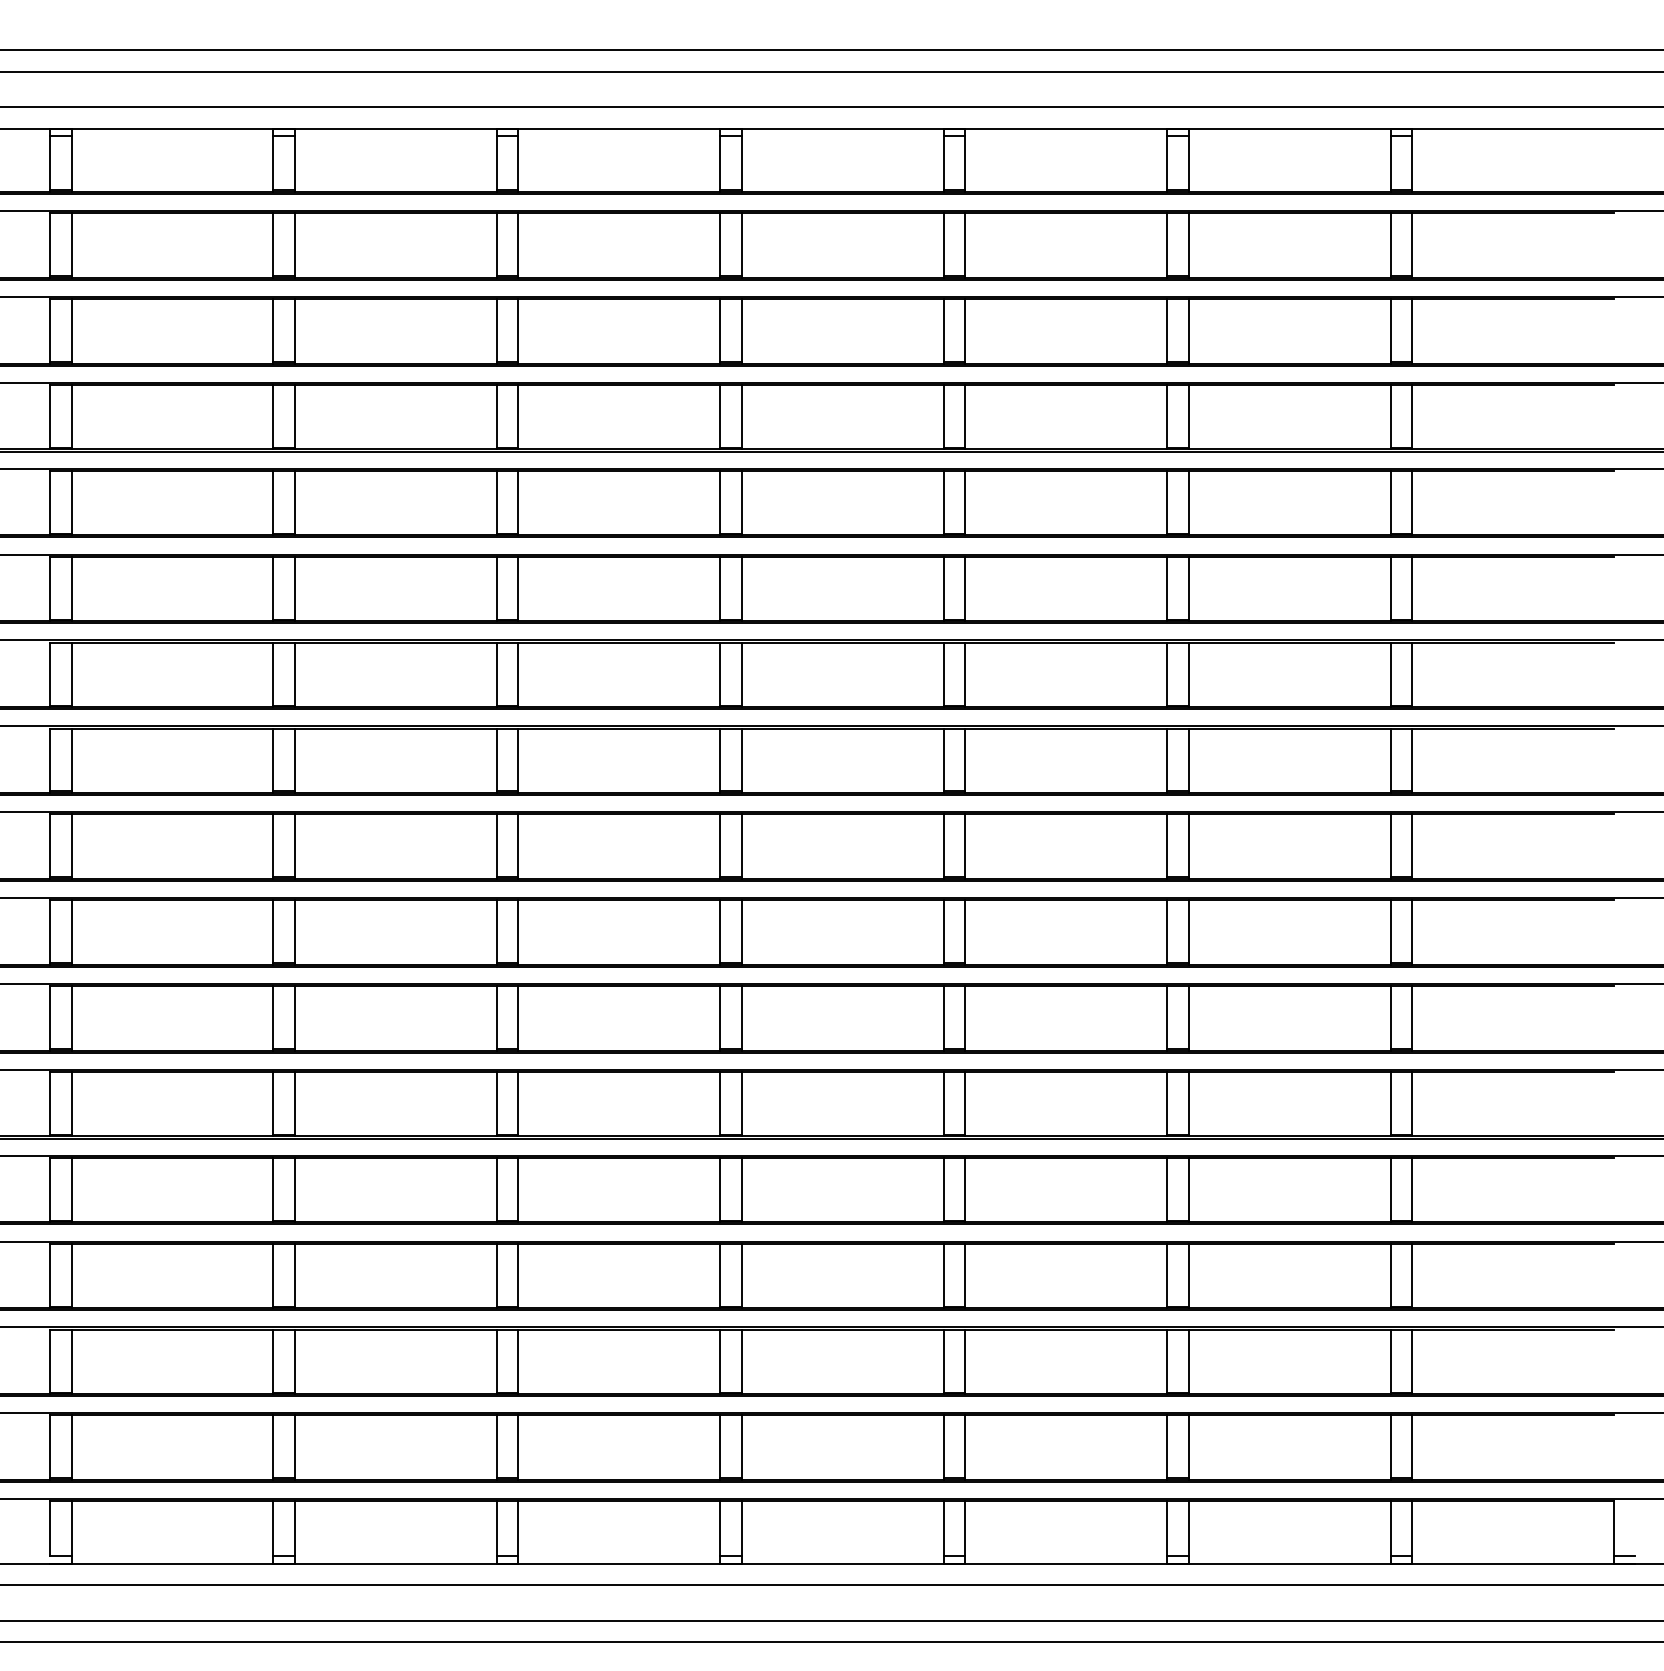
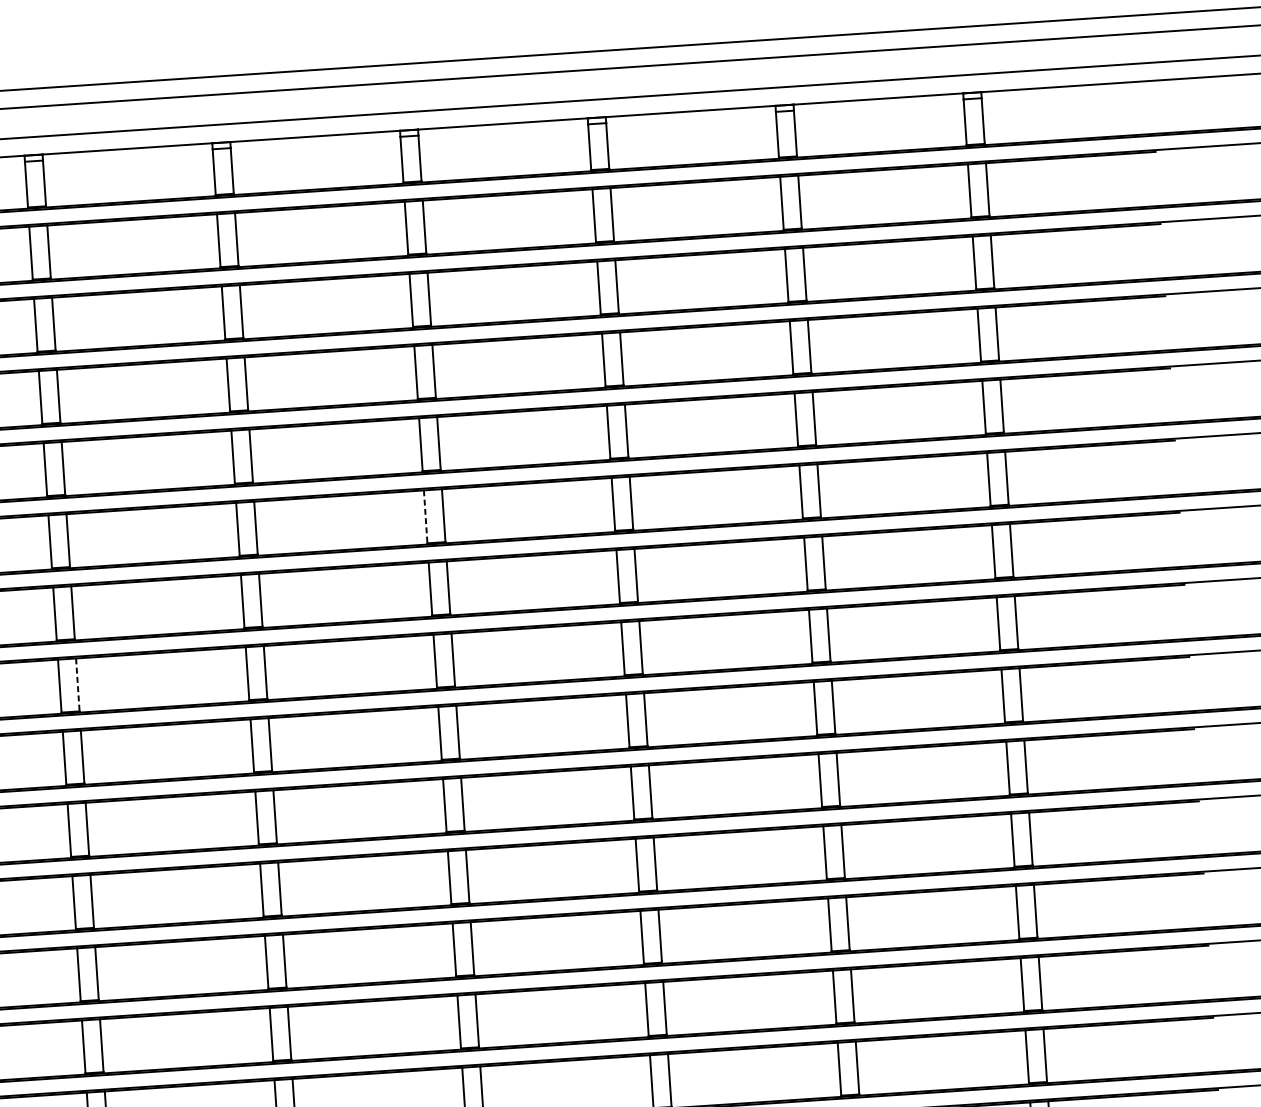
line: (720, 588) -> (425, 517), solid -> dashed
line: (294, 760) -> (77, 685), solid -> dashed

